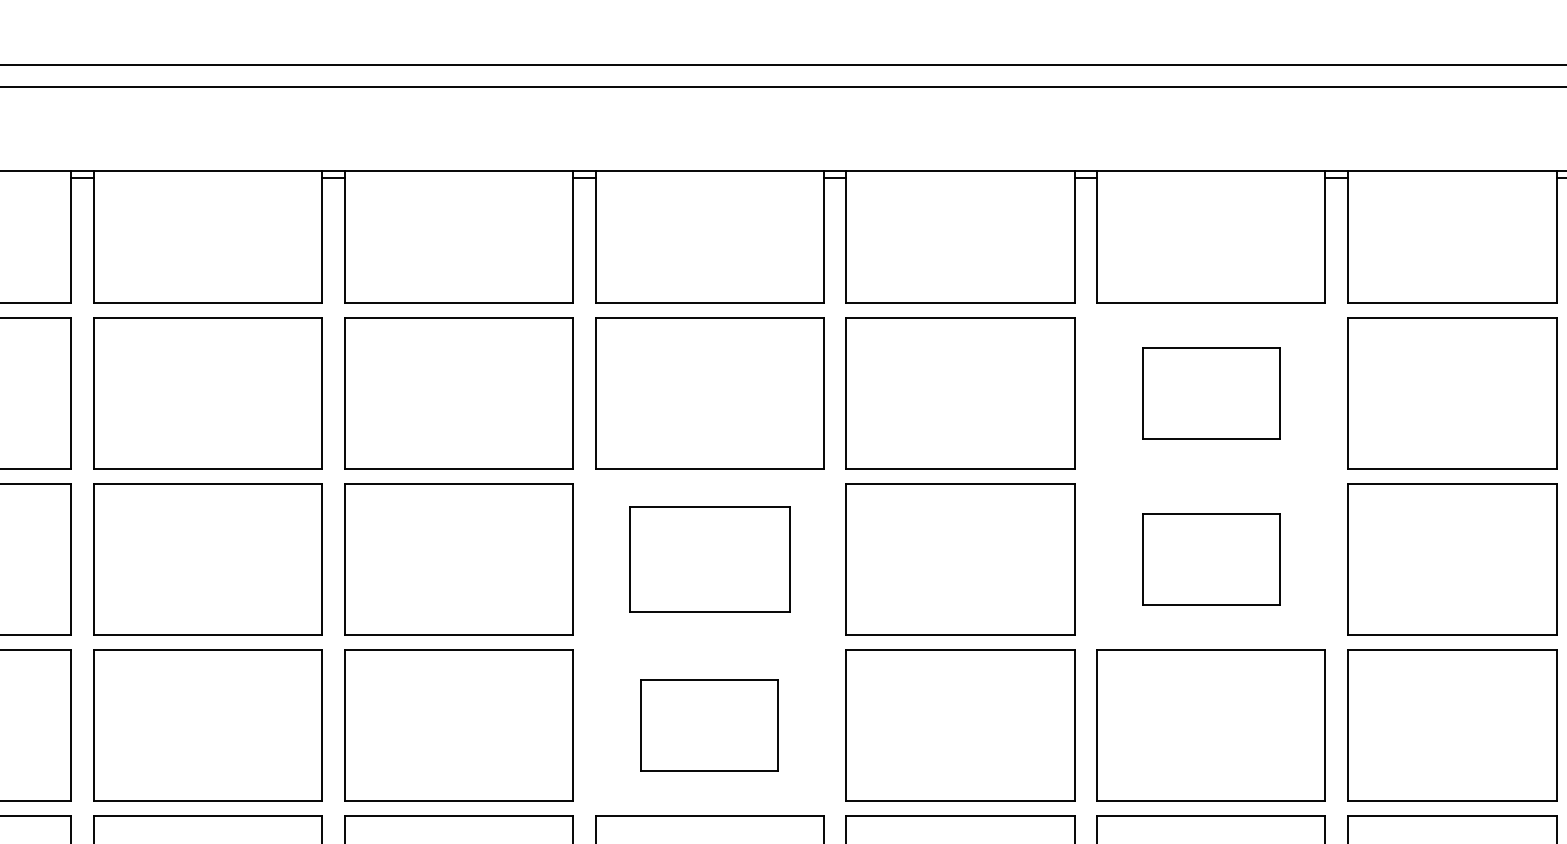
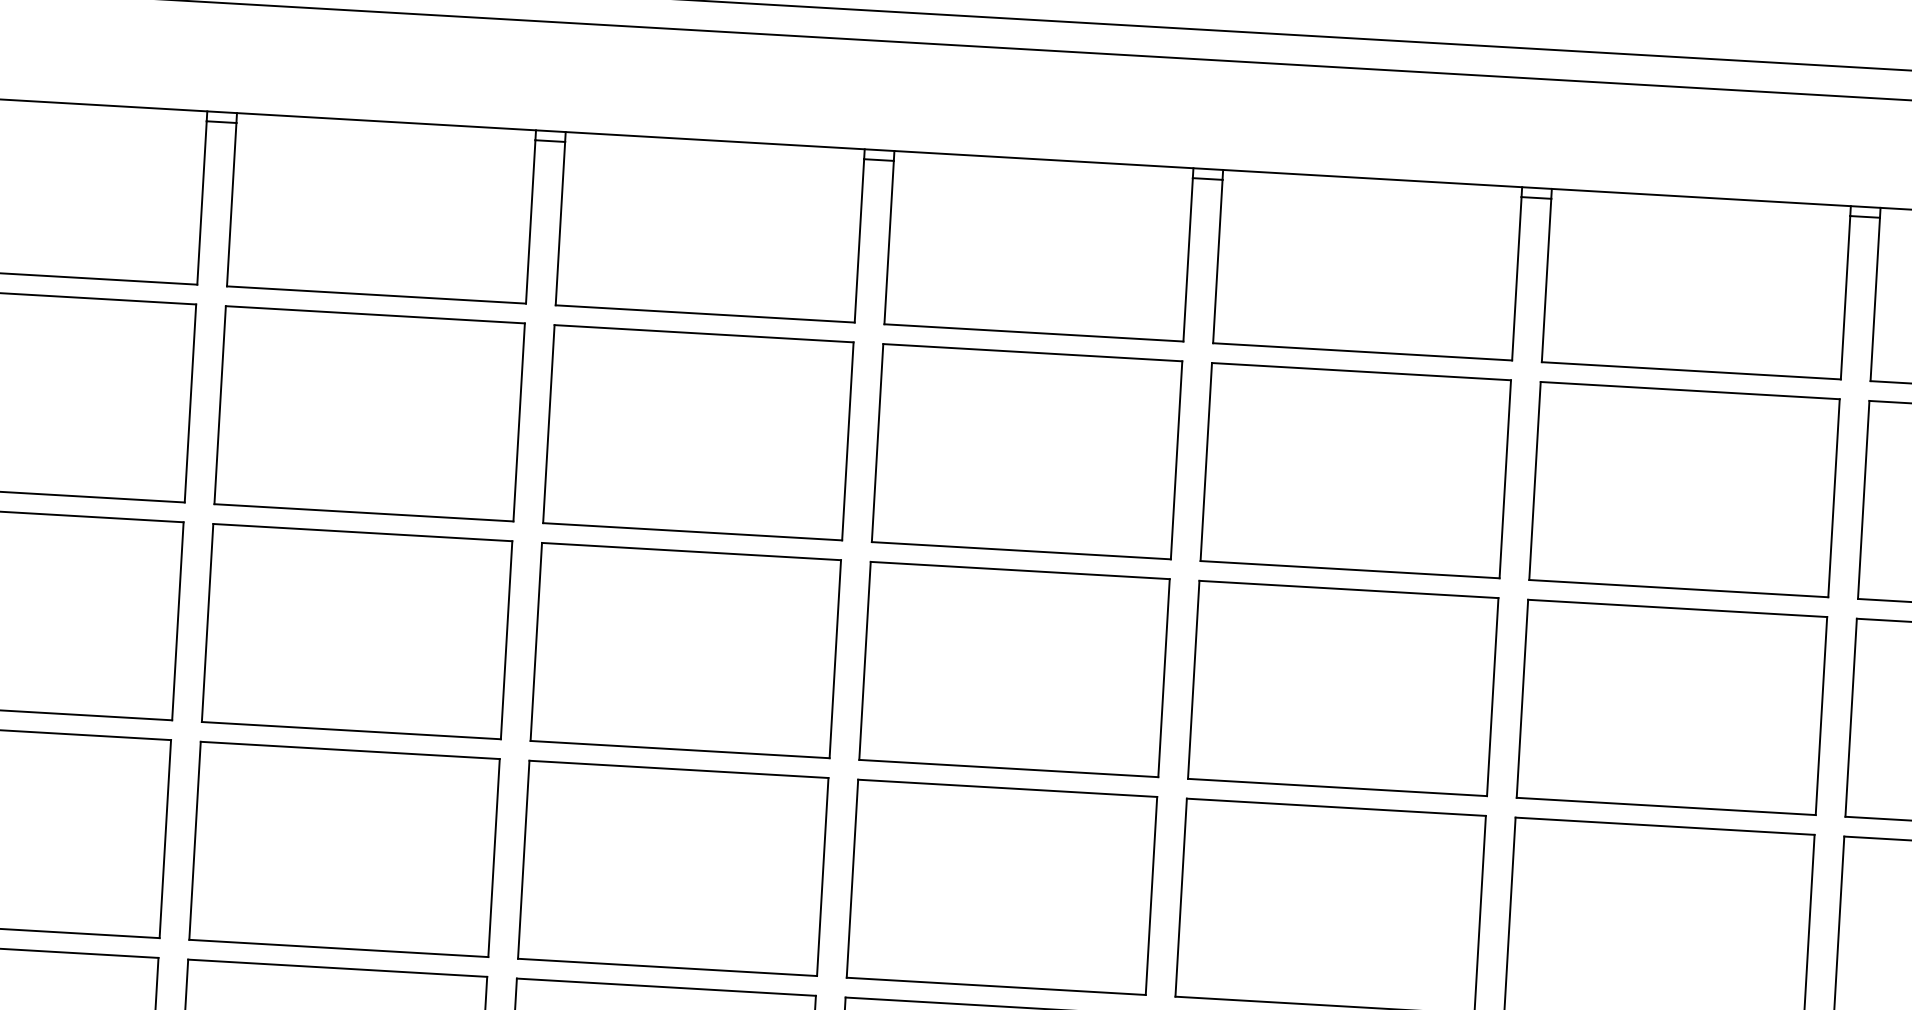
part: (1210, 393) -> (1683, 489), size x1.67
part: (709, 559) -> (1014, 669), size x1.43
part: (1210, 559) -> (1670, 707), size x1.67
part: (709, 725) -> (1001, 886), size x1.67

